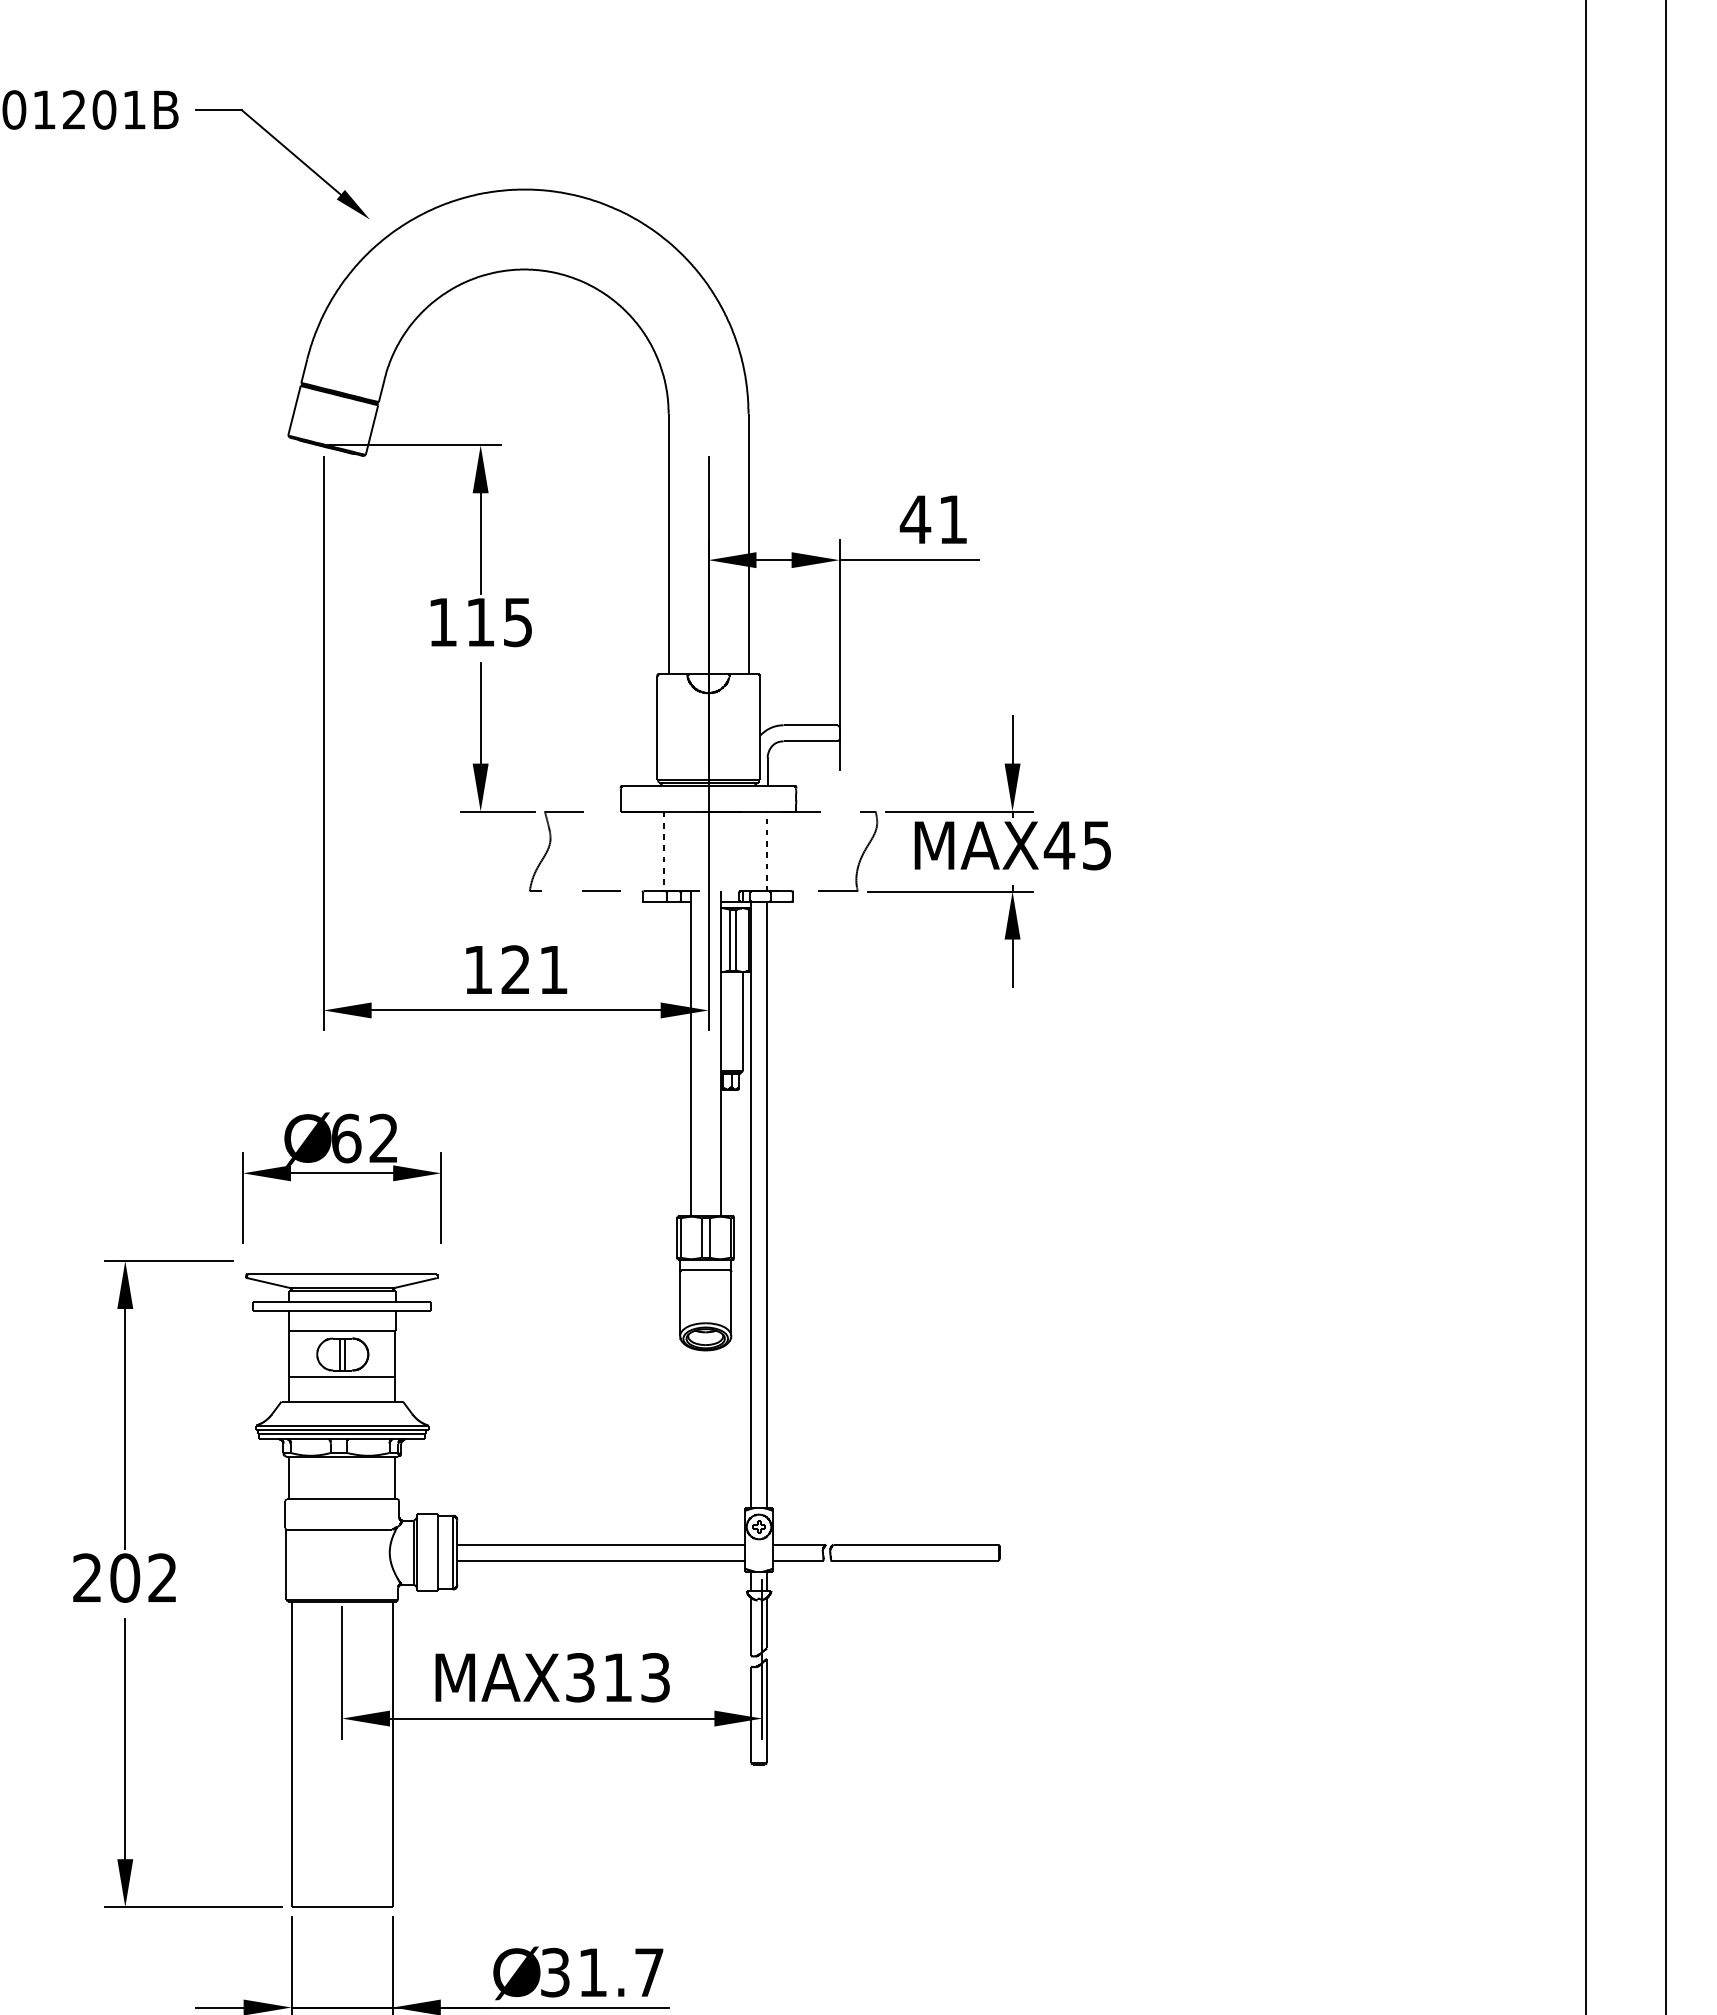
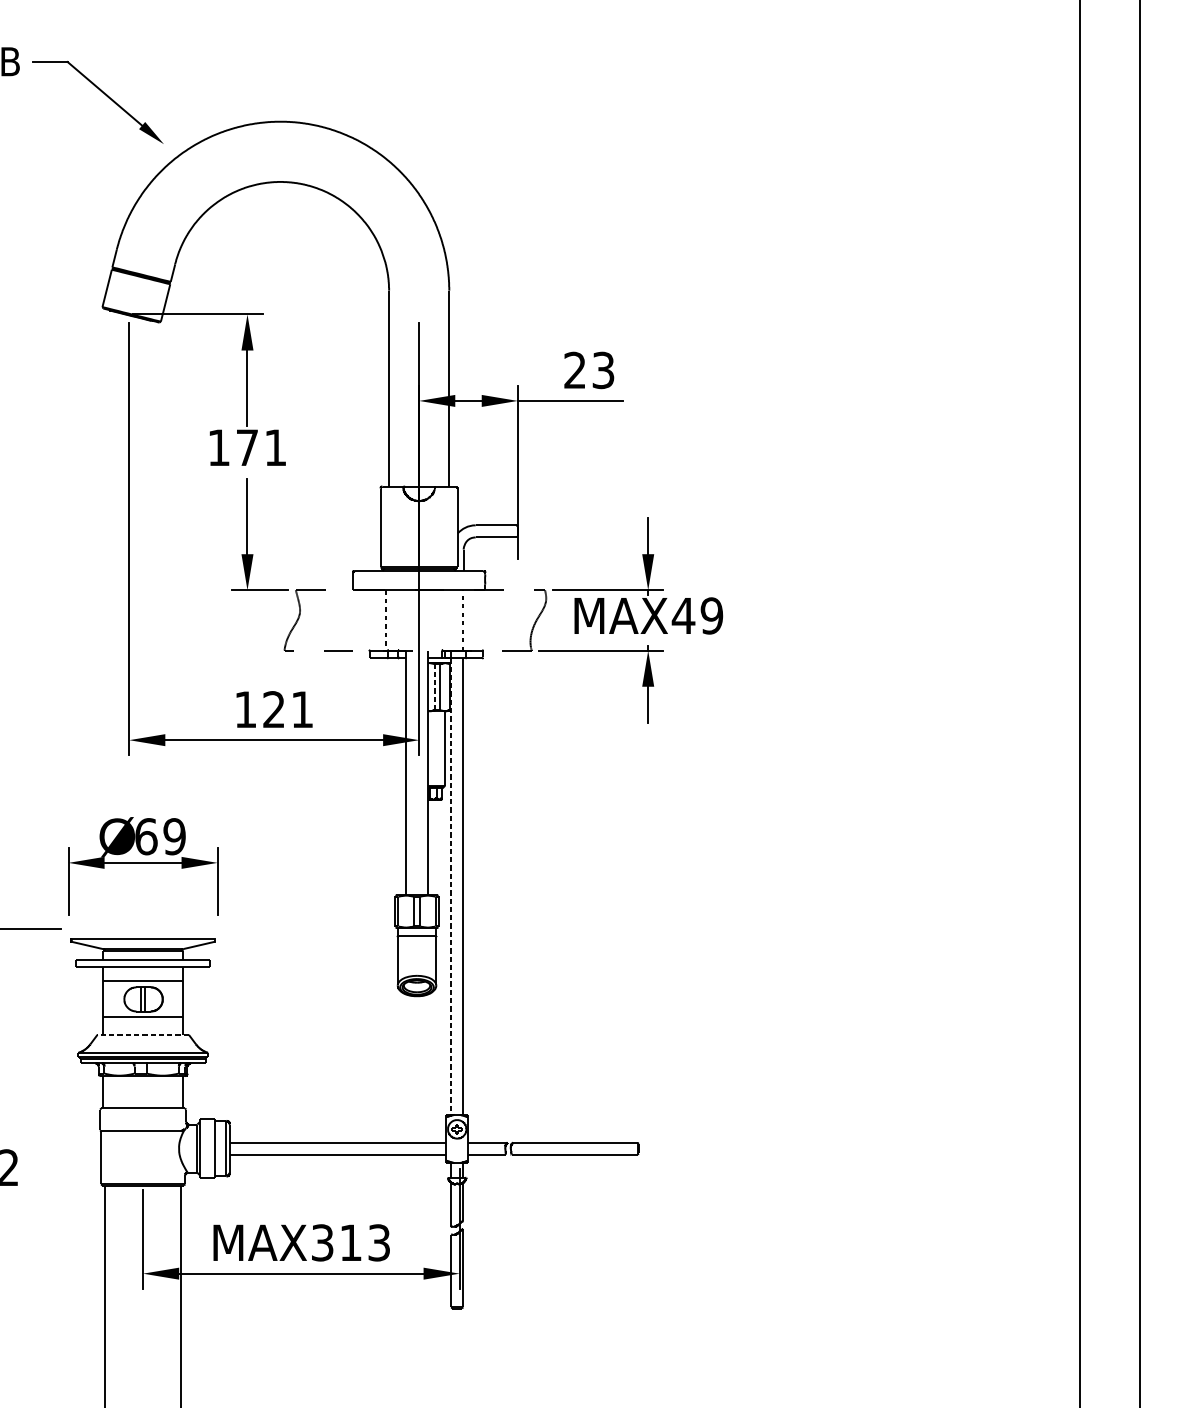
text: (933, 519) -> (588, 370), 41 -> 23
text: (498, 622) -> (260, 447), 115 -> 171
text: (1096, 845) -> (711, 615), MAX45 -> MAX49
line: (729, 939) -> (434, 686), solid -> dashed
text: (383, 1138) -> (174, 836), 62 -> 69
line: (751, 1205) -> (451, 887), solid -> dashed
line: (342, 1401) -> (143, 1034), solid -> dashed

